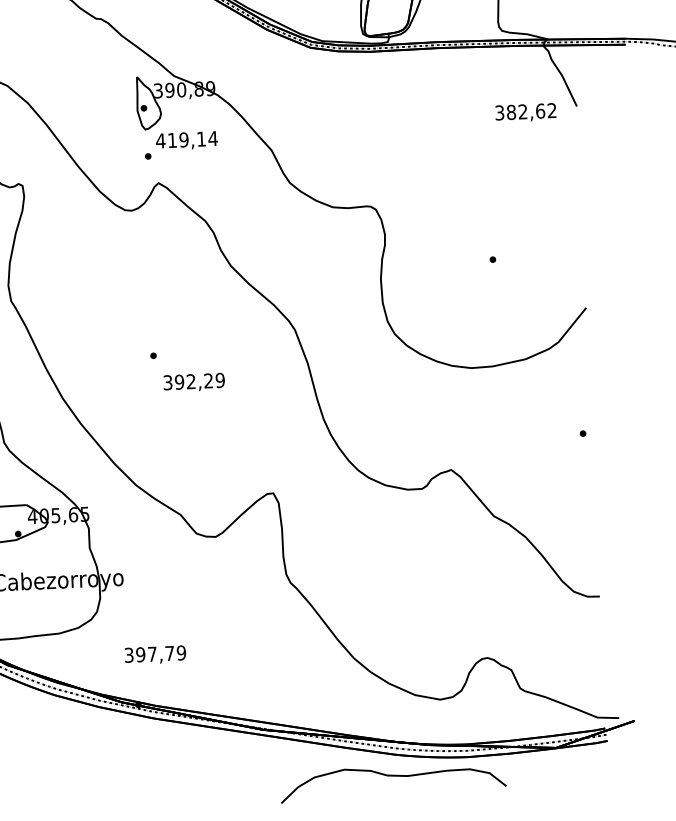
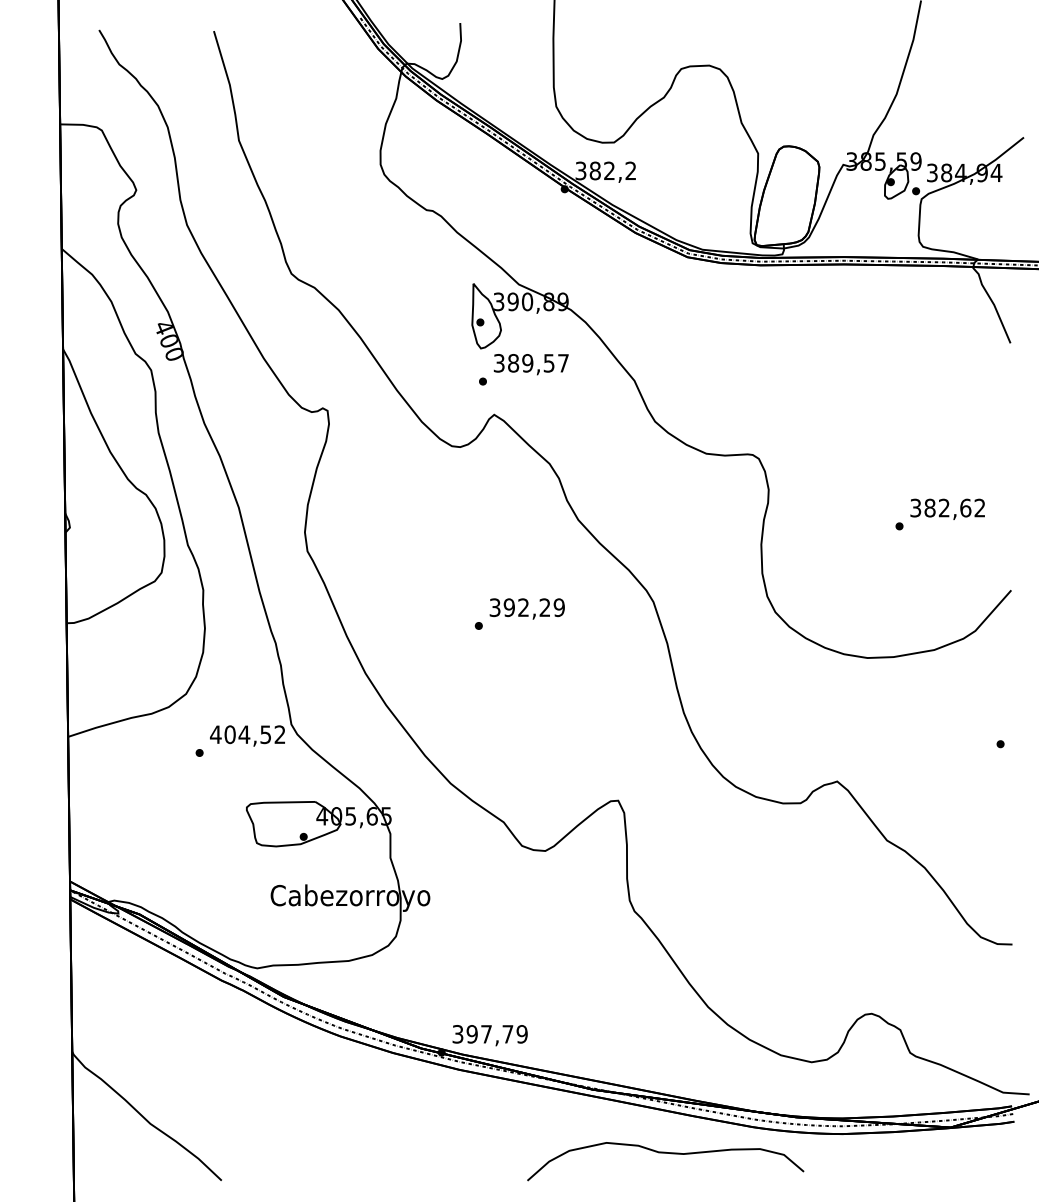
text: (525, 112) -> (947, 508), moved
text: (187, 139) -> (531, 363), 419,14 -> 389,57
text: (193, 382) -> (526, 608), moved
text: (154, 655) -> (489, 1035), moved
curve: (392, 776) -> (665, 1153), moved

